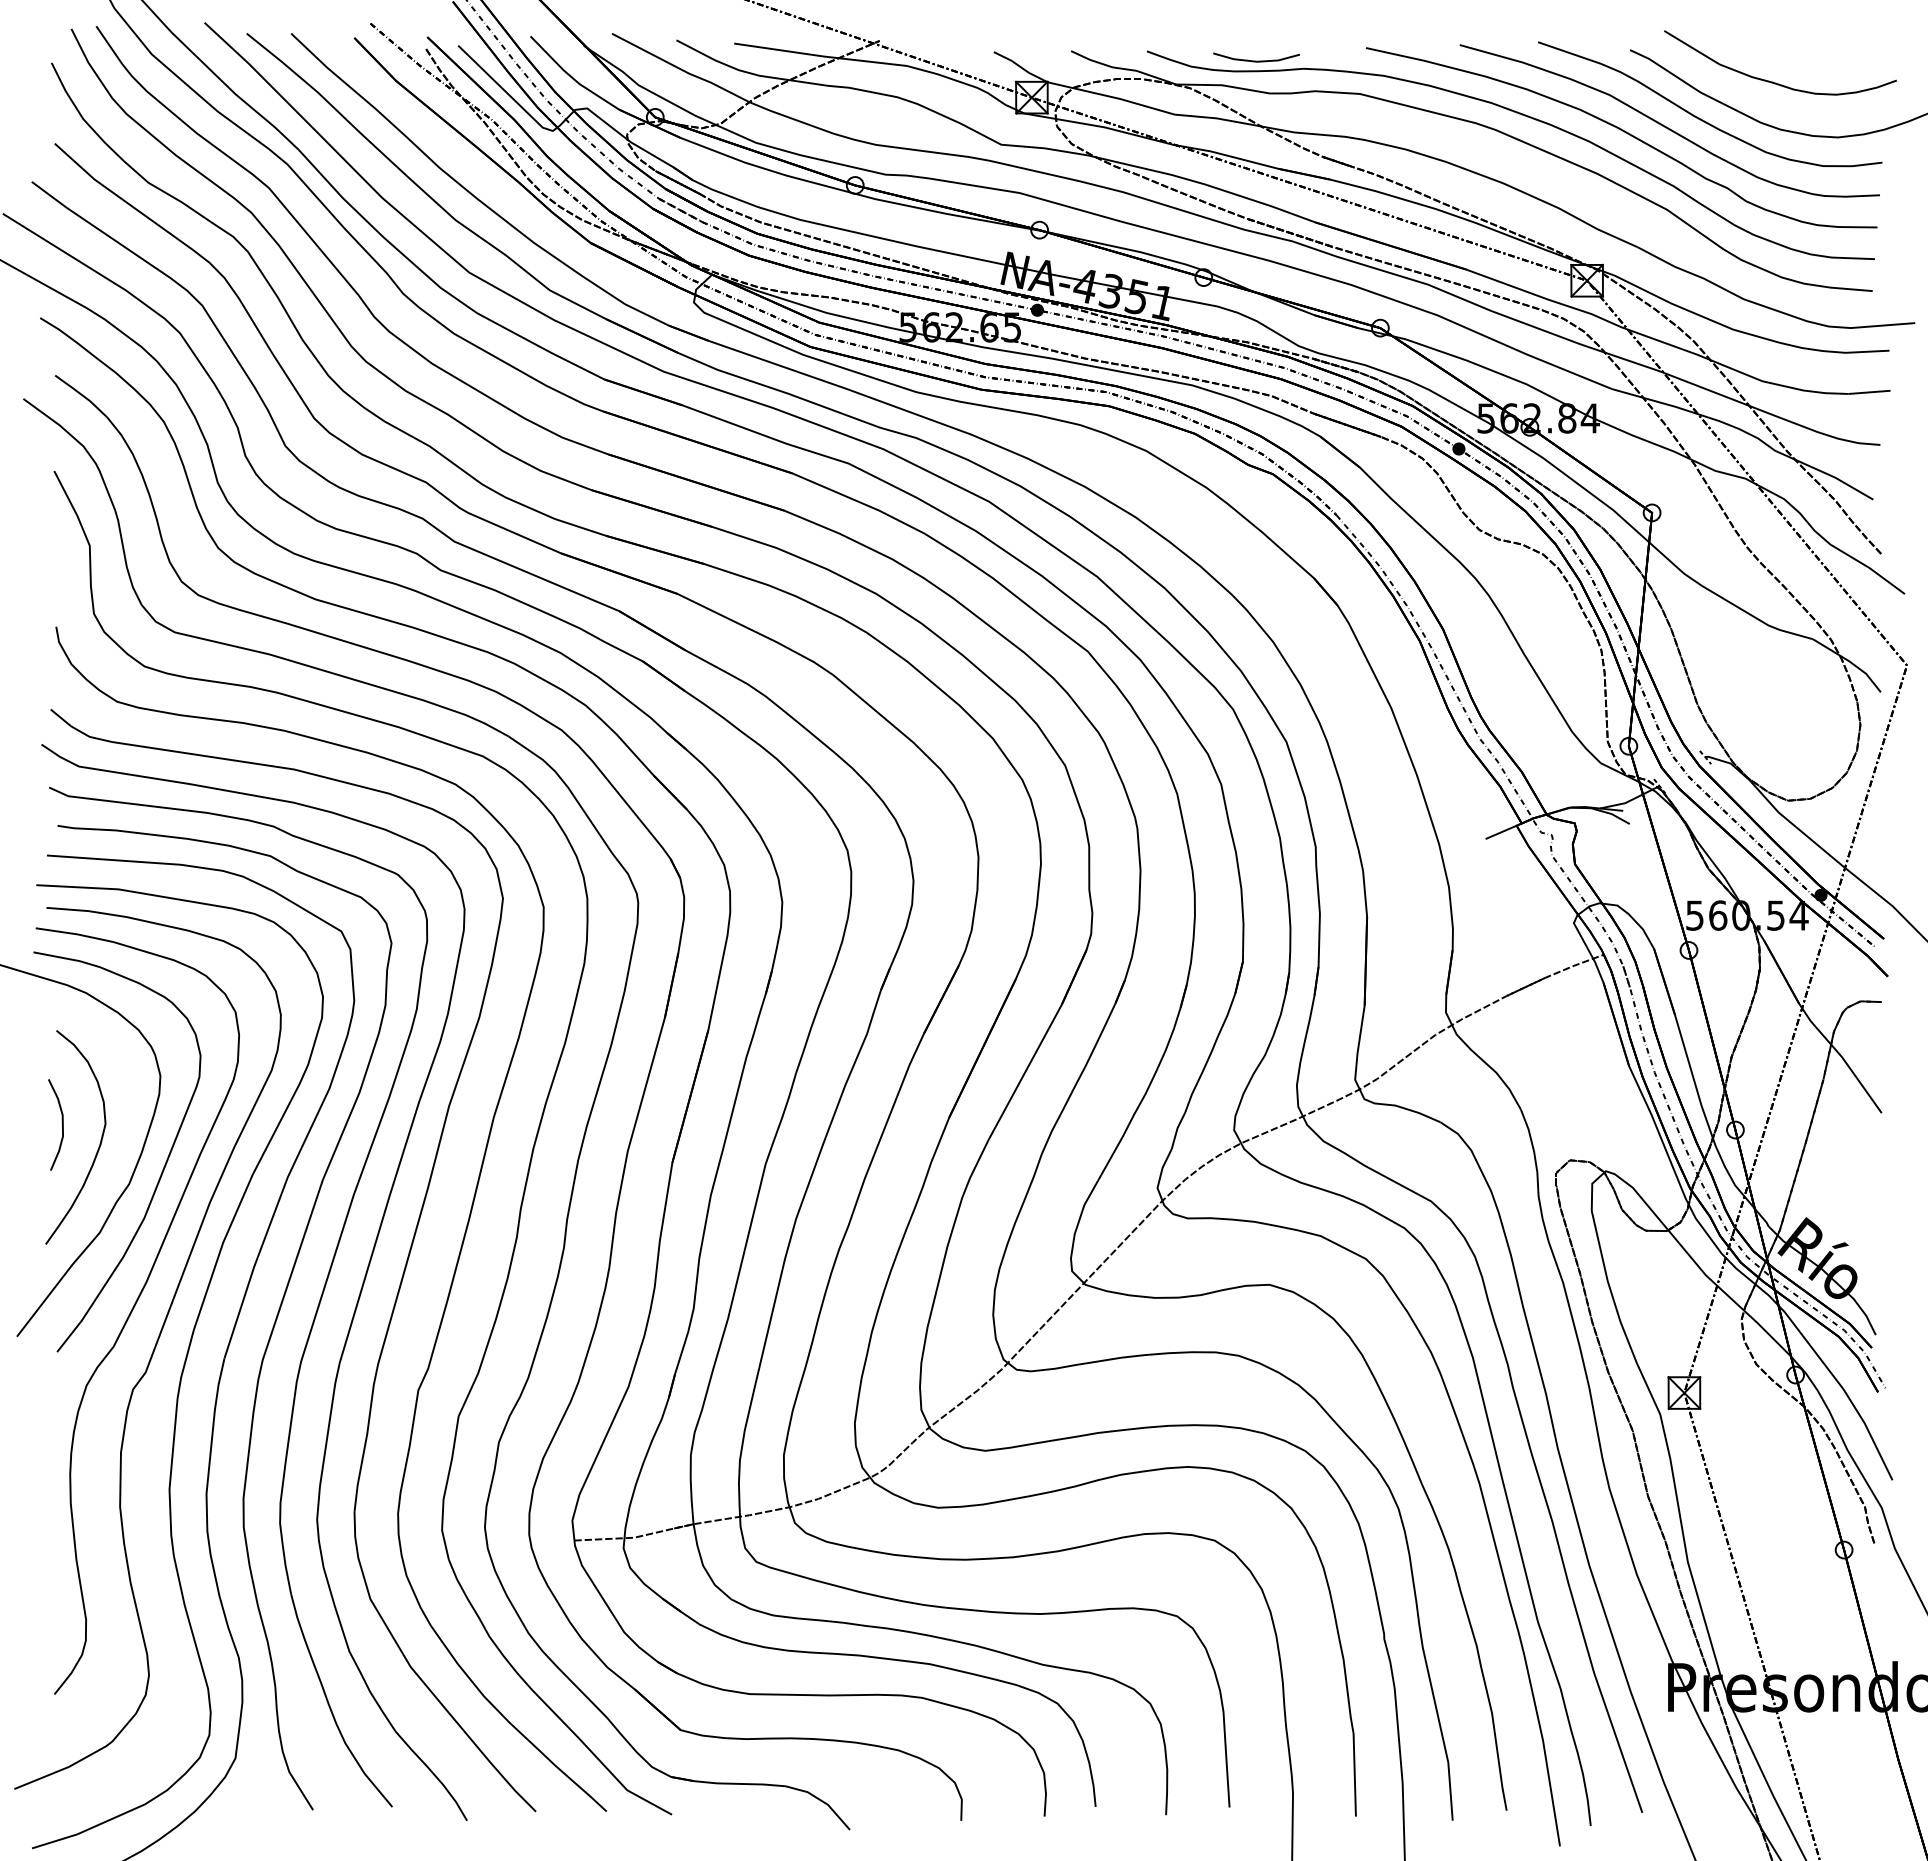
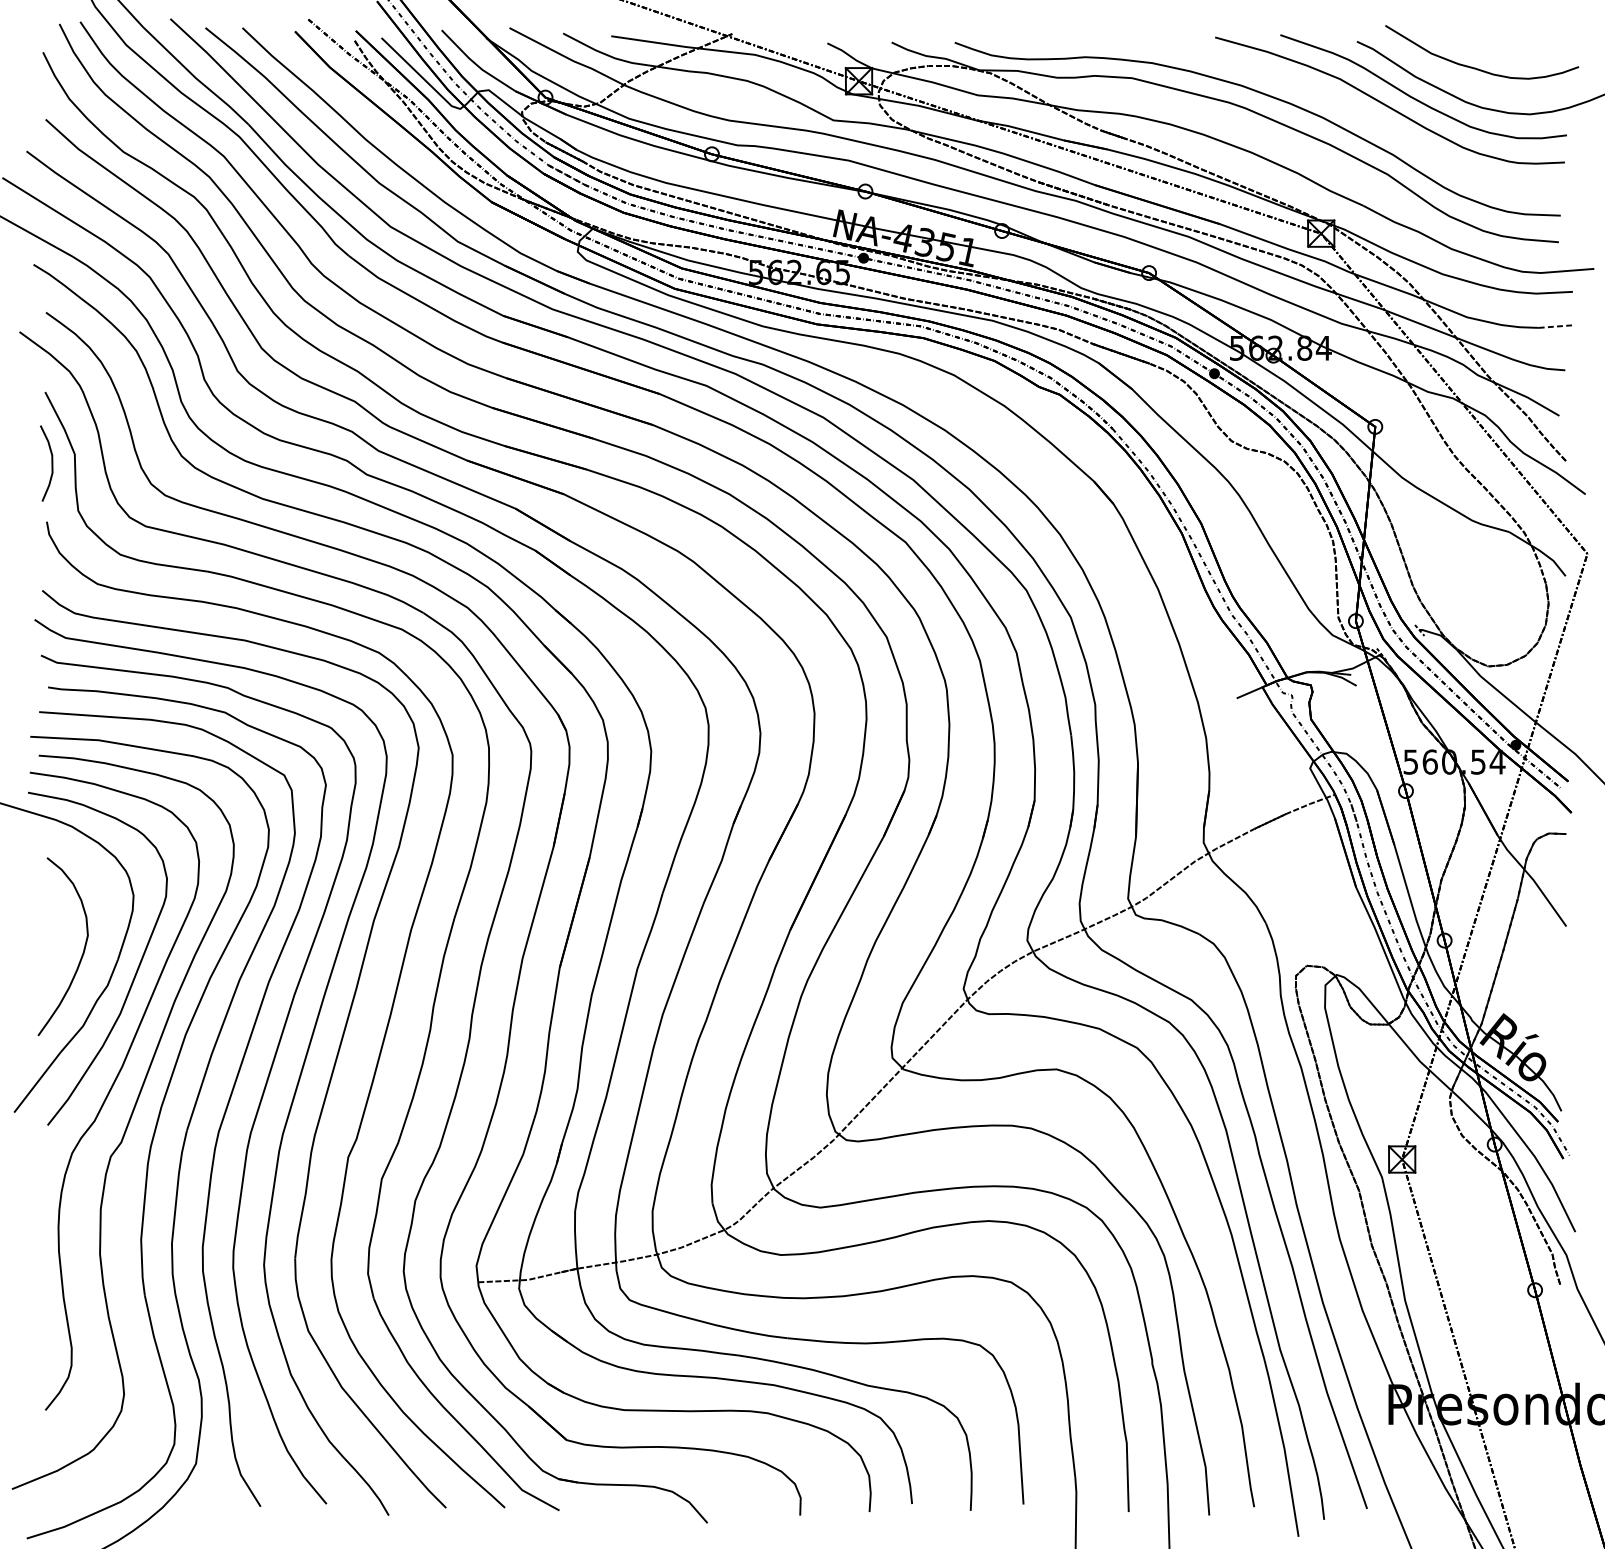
line: (1256, 60) -> (1045, 50), removed
curve: (1625, 133) -> (1353, 111), removed
line: (1870, 392) -> (1557, 326), solid -> dashed
curve: (61, 1122) -> (51, 461), moved

